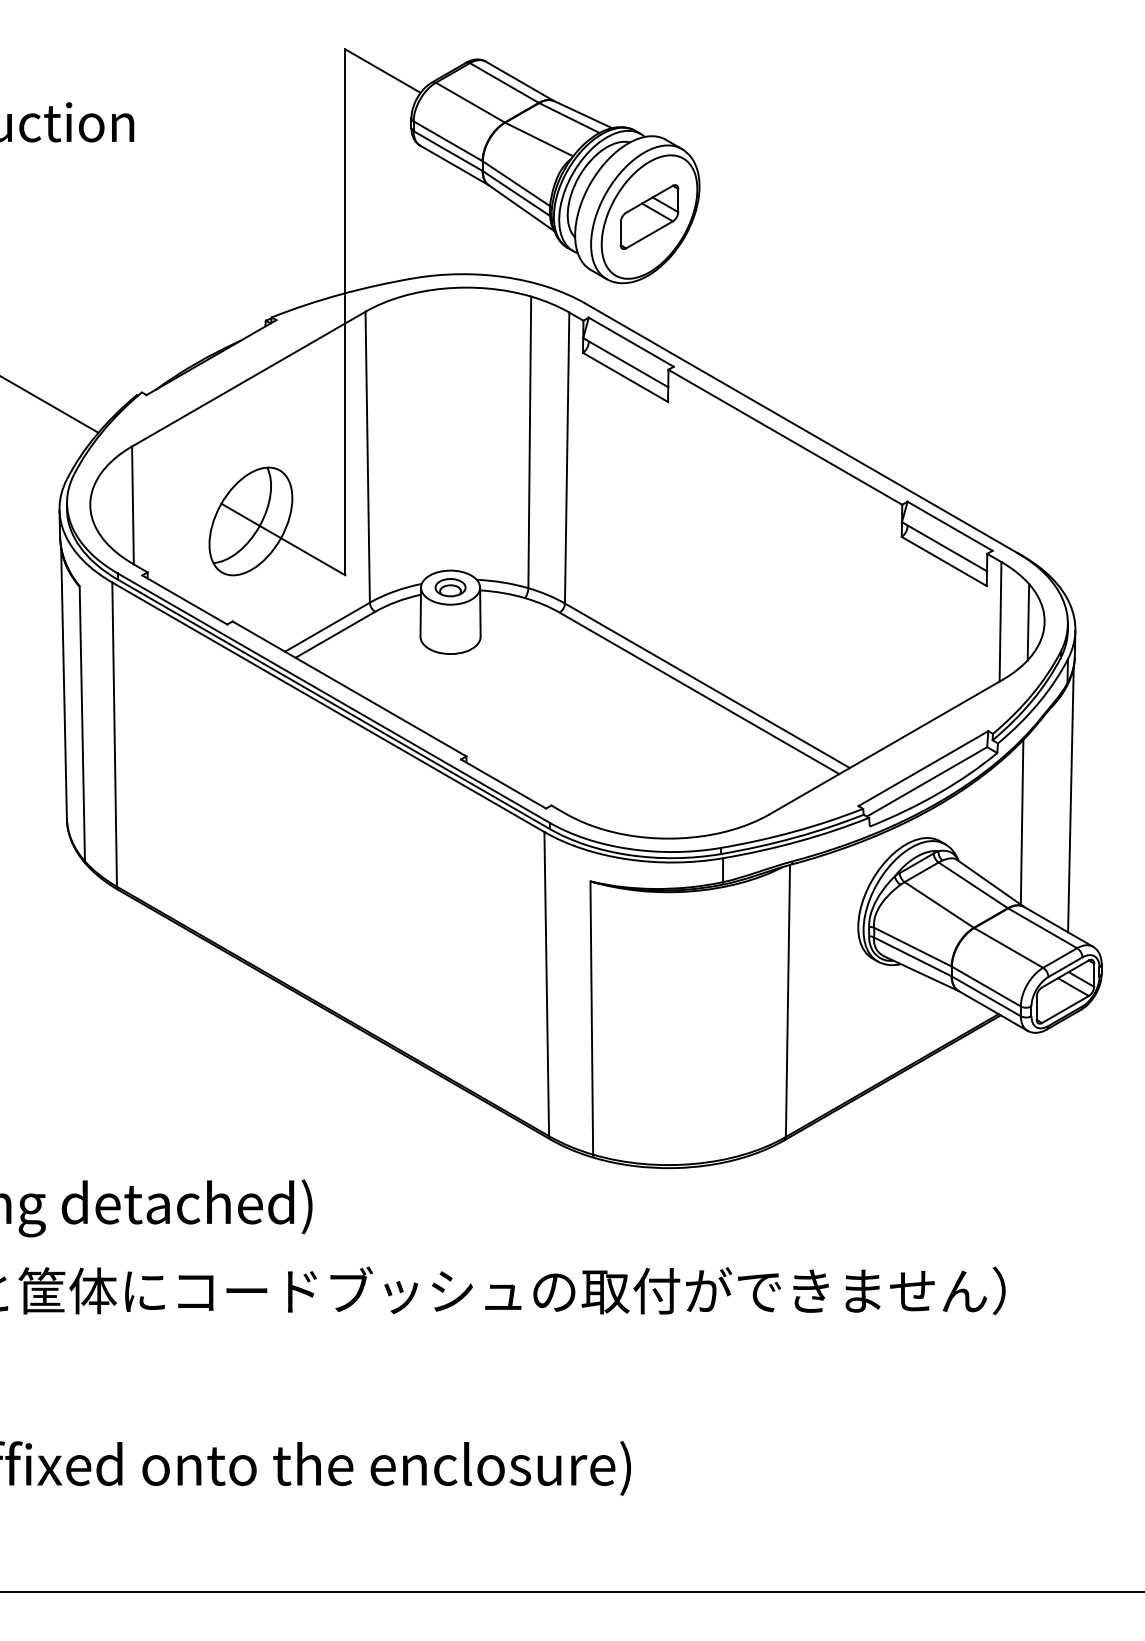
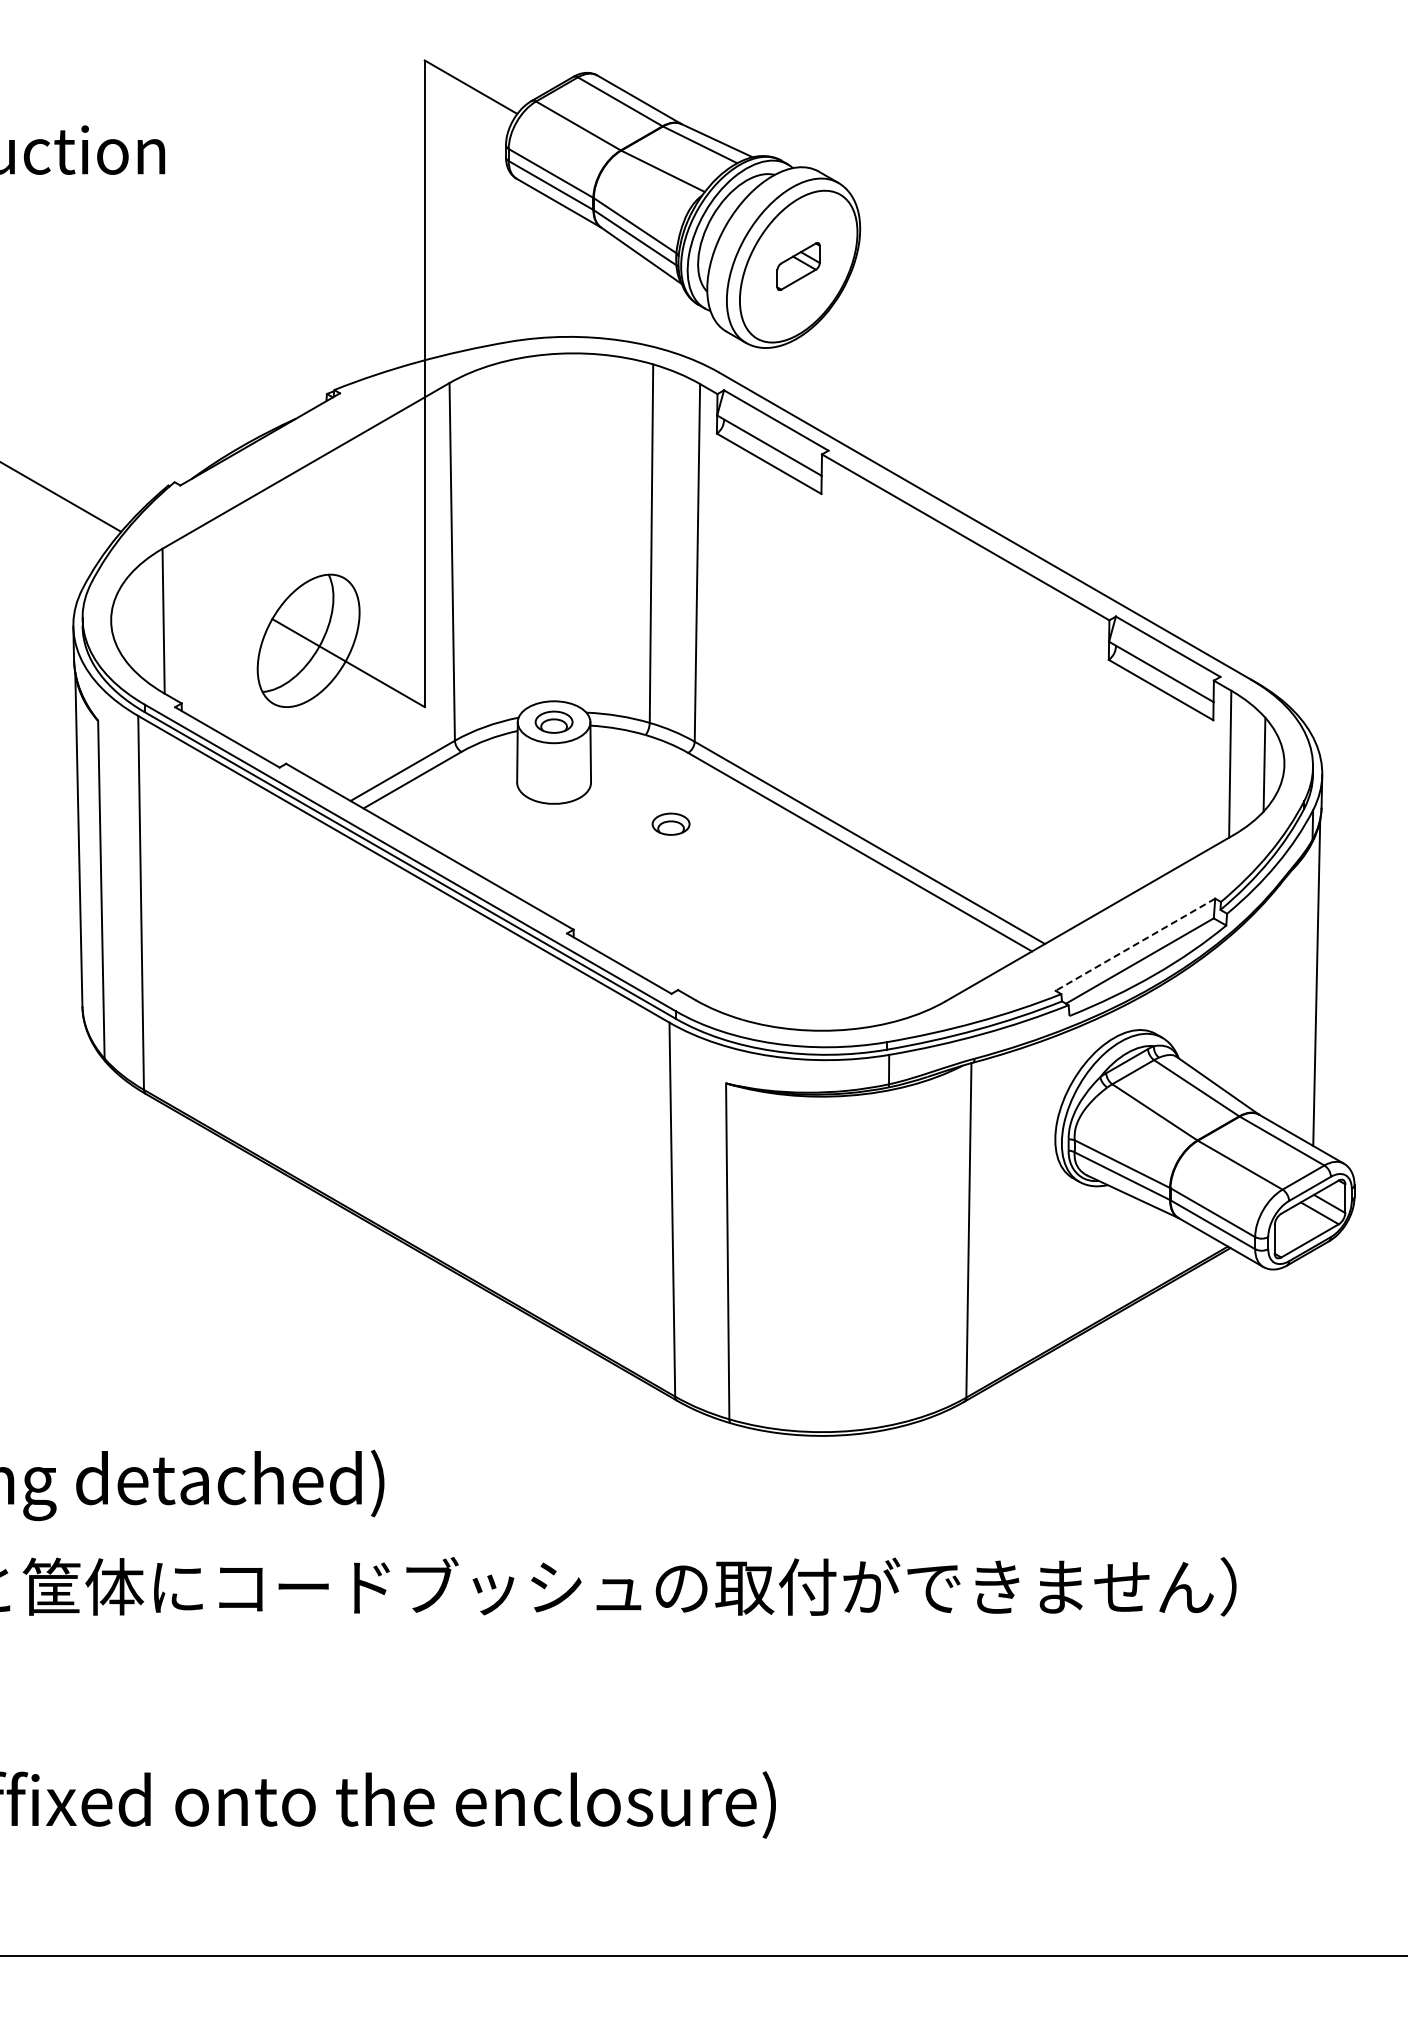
part: (649, 216) -> (798, 266), size x0.6
part: (545, 670) -> (670, 823), added
line: (922, 769) -> (1134, 945), solid -> dashed
line: (1021, 822) -> (1256, 1010), removed

